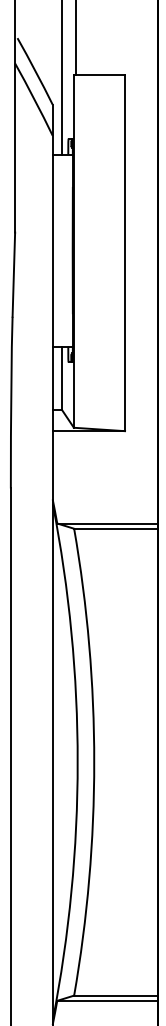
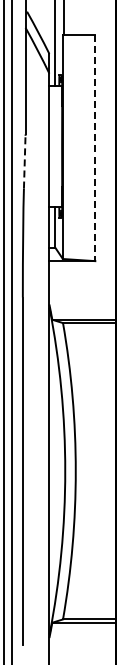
line: (125, 253) -> (95, 148), solid -> dashed
line: (13, 274) -> (24, 161), solid -> dashed

